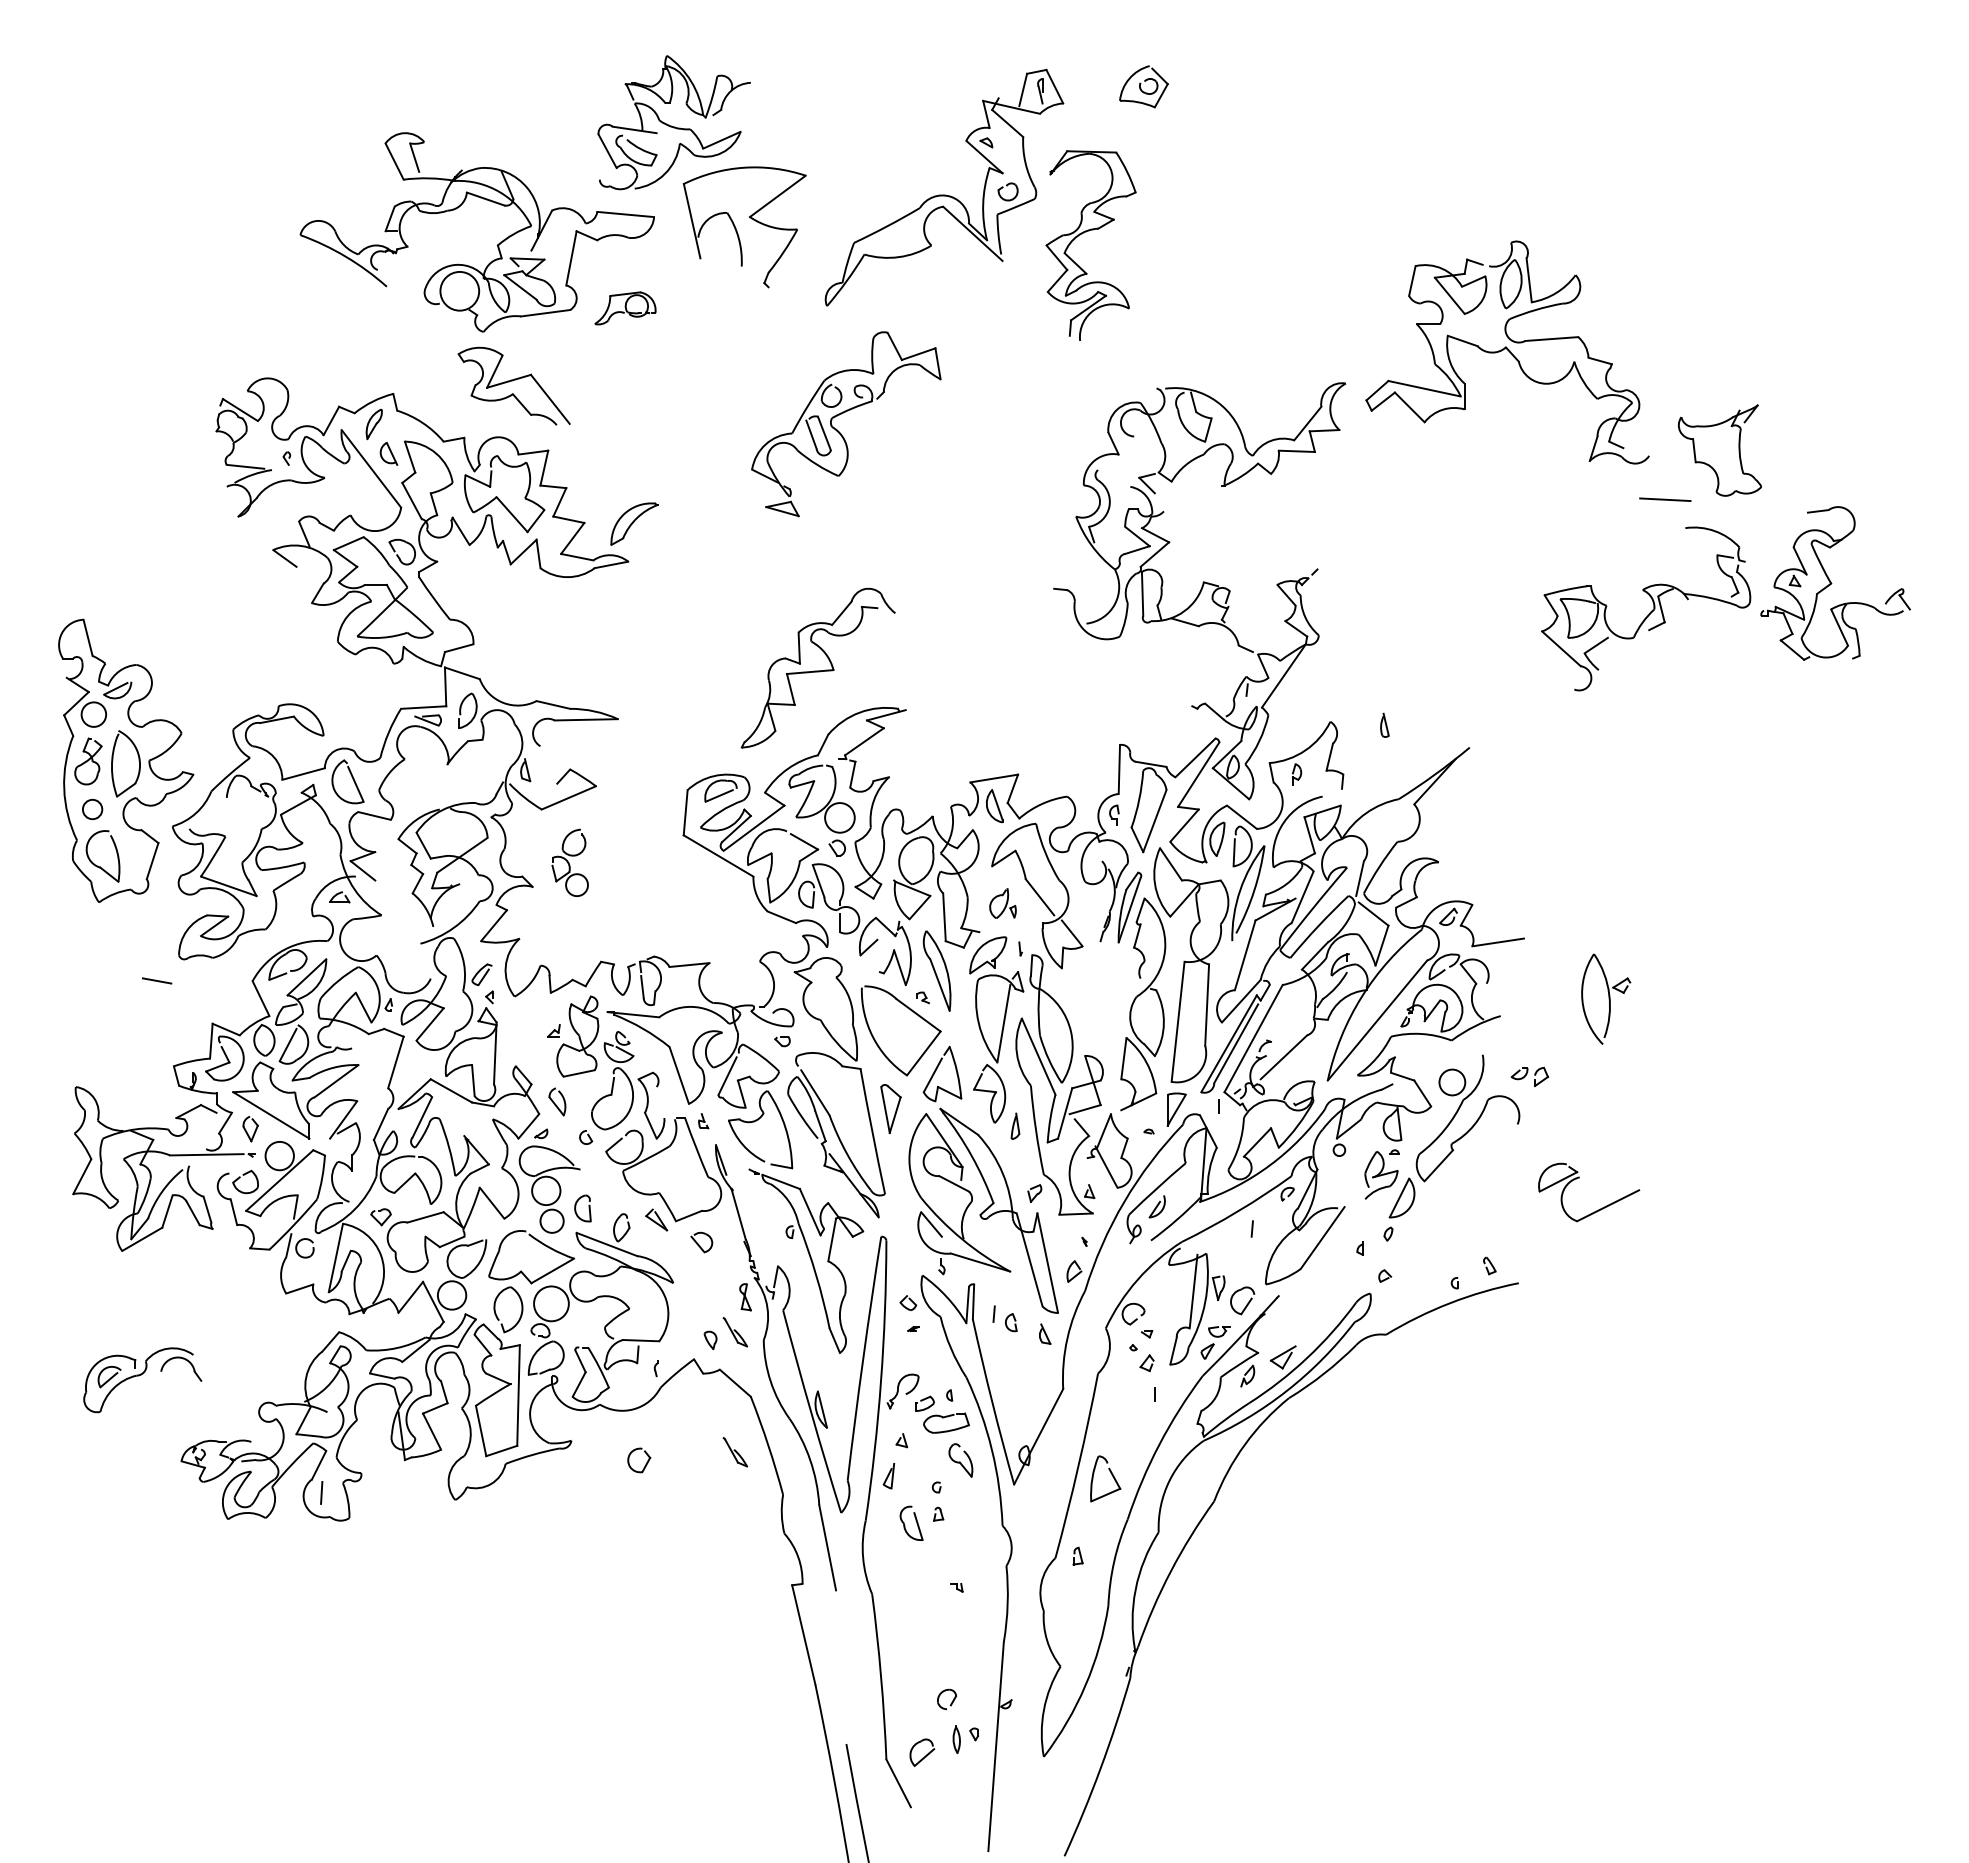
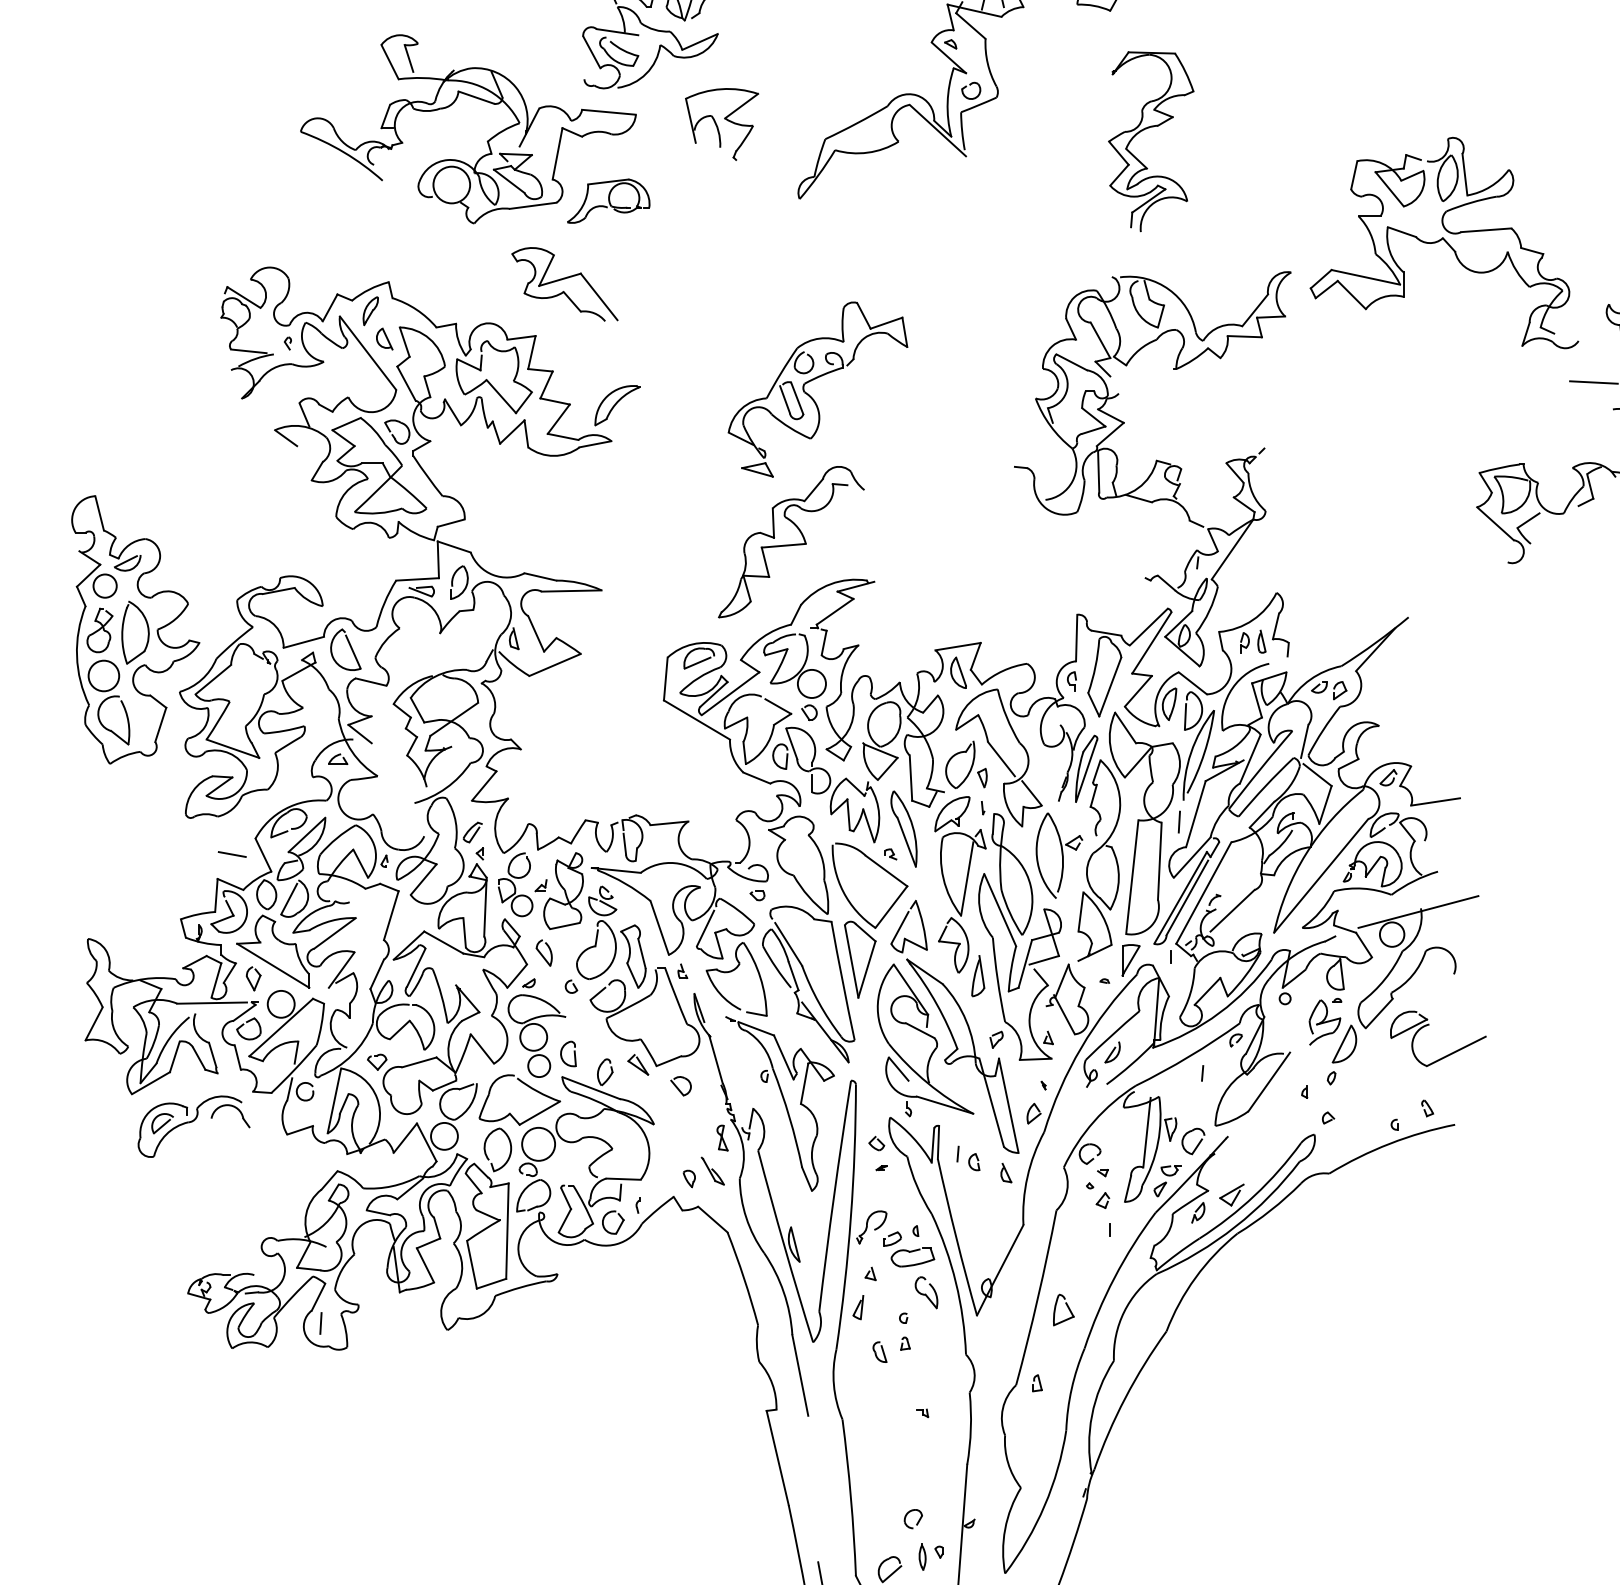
part: (745, 227) -> (722, 124), size x0.62
part: (1086, 232) -> (1146, 129), moved
part: (625, 308) -> (608, 201), size x1.43
part: (513, 385) -> (564, 283), moved
part: (839, 431) -> (811, 396), moved
line: (1144, 454) -> (1100, 339), added
line: (1114, 478) -> (1072, 362), added
part: (1384, 724) -> (1261, 640), moved
line: (548, 764) -> (535, 633), added
circle: (92, 809) -> (103, 675), size x1.67
line: (207, 812) -> (212, 678), added
part: (569, 862) -> (514, 884), moved
part: (1002, 903) -> (965, 765), size x1.67
line: (878, 955) -> (848, 814), added
line: (1227, 963) -> (1179, 821), added
line: (157, 980) -> (232, 854), moved
part: (1606, 998) -> (1059, 855), moved
line: (1479, 1058) -> (1417, 911), added
part: (1529, 1076) -> (1328, 690), moved
line: (660, 1102) -> (641, 953), added
part: (890, 1108) -> (859, 959), size x1.67
part: (1015, 1126) -> (978, 976), size x1.67
line: (211, 1130) -> (216, 980), added
line: (240, 1164) -> (244, 1012), added
part: (1579, 1178) -> (1429, 1025), moved
part: (142, 1380) -> (193, 1126), moved
part: (734, 1452) -> (712, 1285), removed
part: (645, 1464) -> (619, 1226), moved
part: (1105, 1478) -> (1063, 1309), size x0.71
part: (911, 1522) -> (879, 1351), size x0.62

